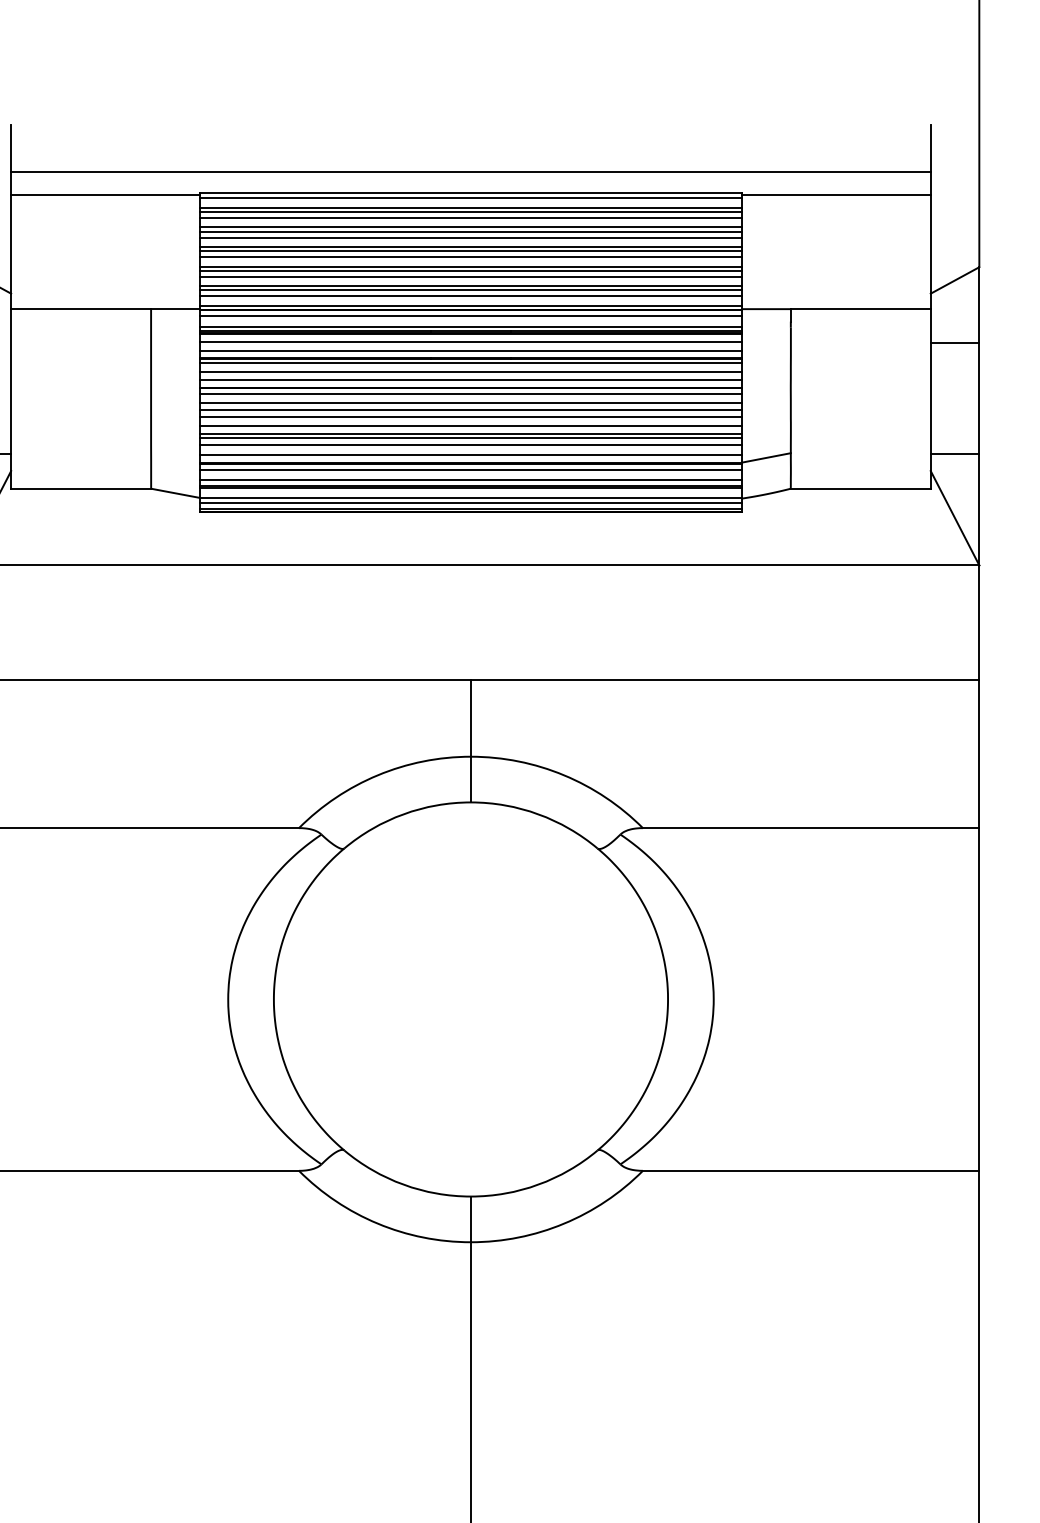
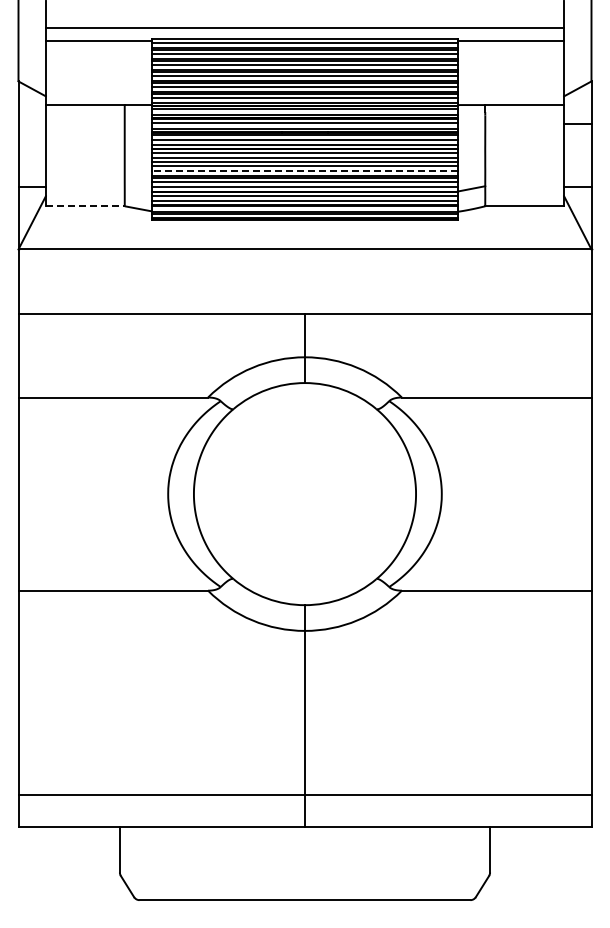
line: (470, 425) -> (304, 170), solid -> dashed
line: (81, 489) -> (85, 206), solid -> dashed

